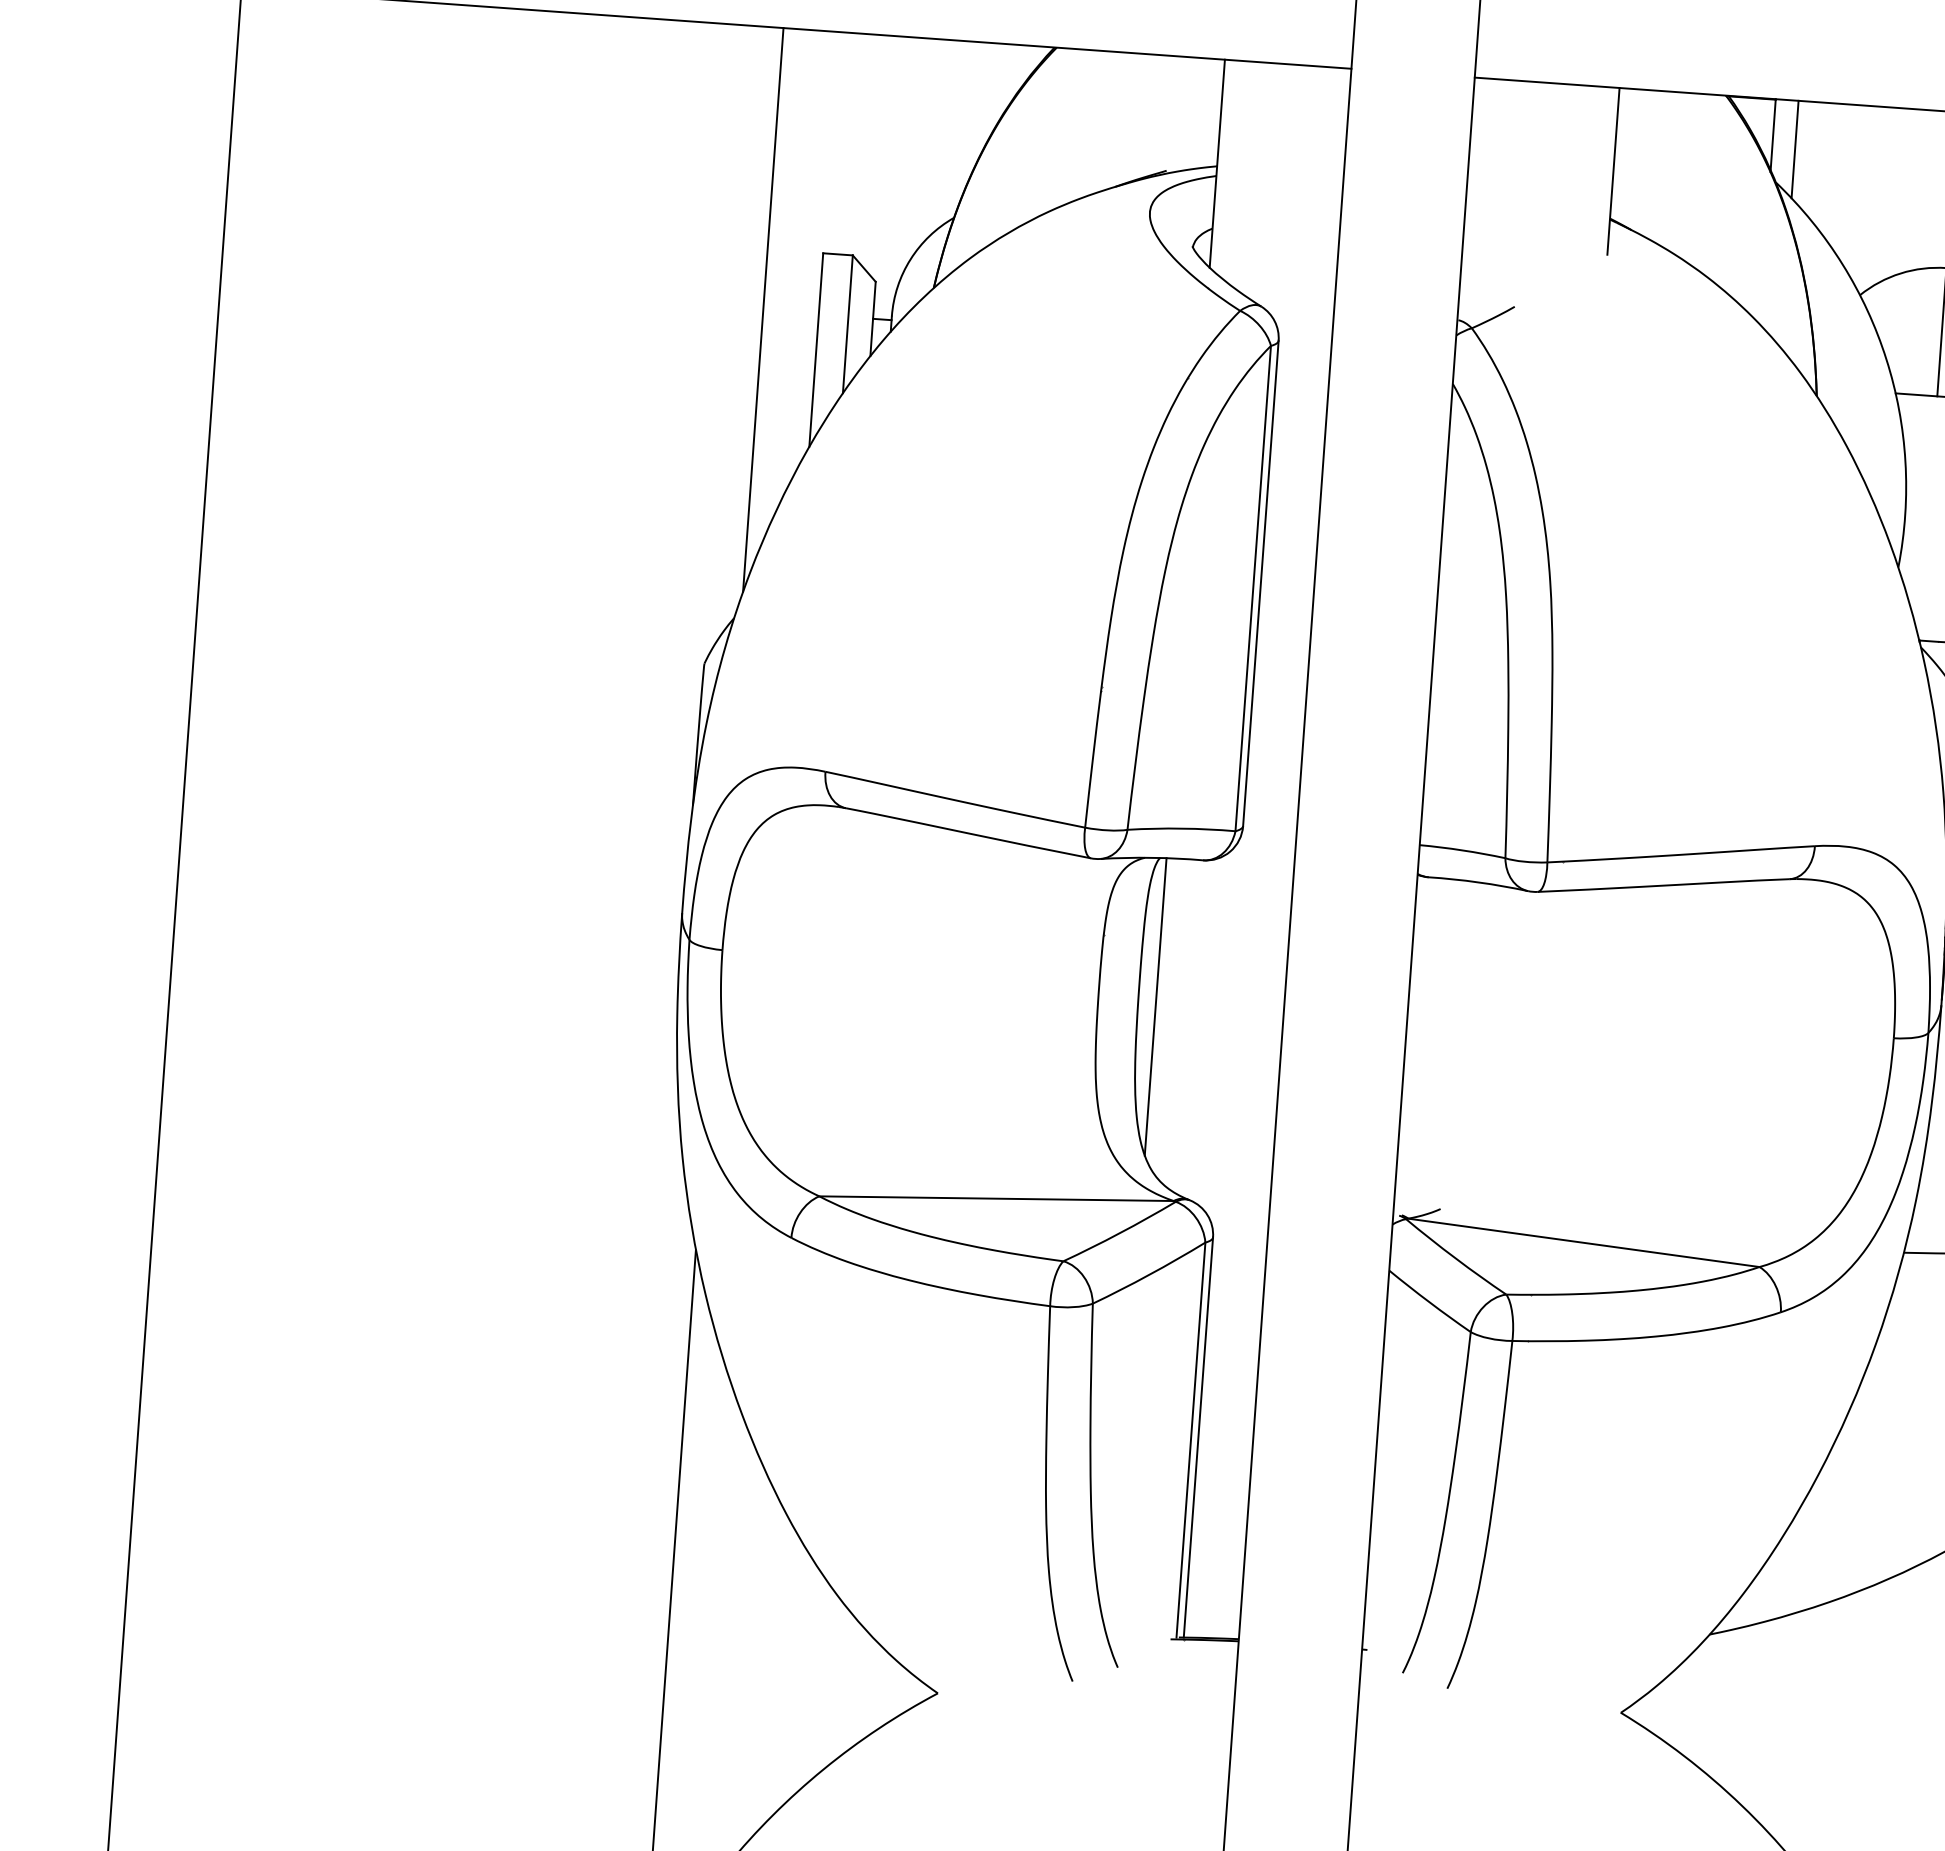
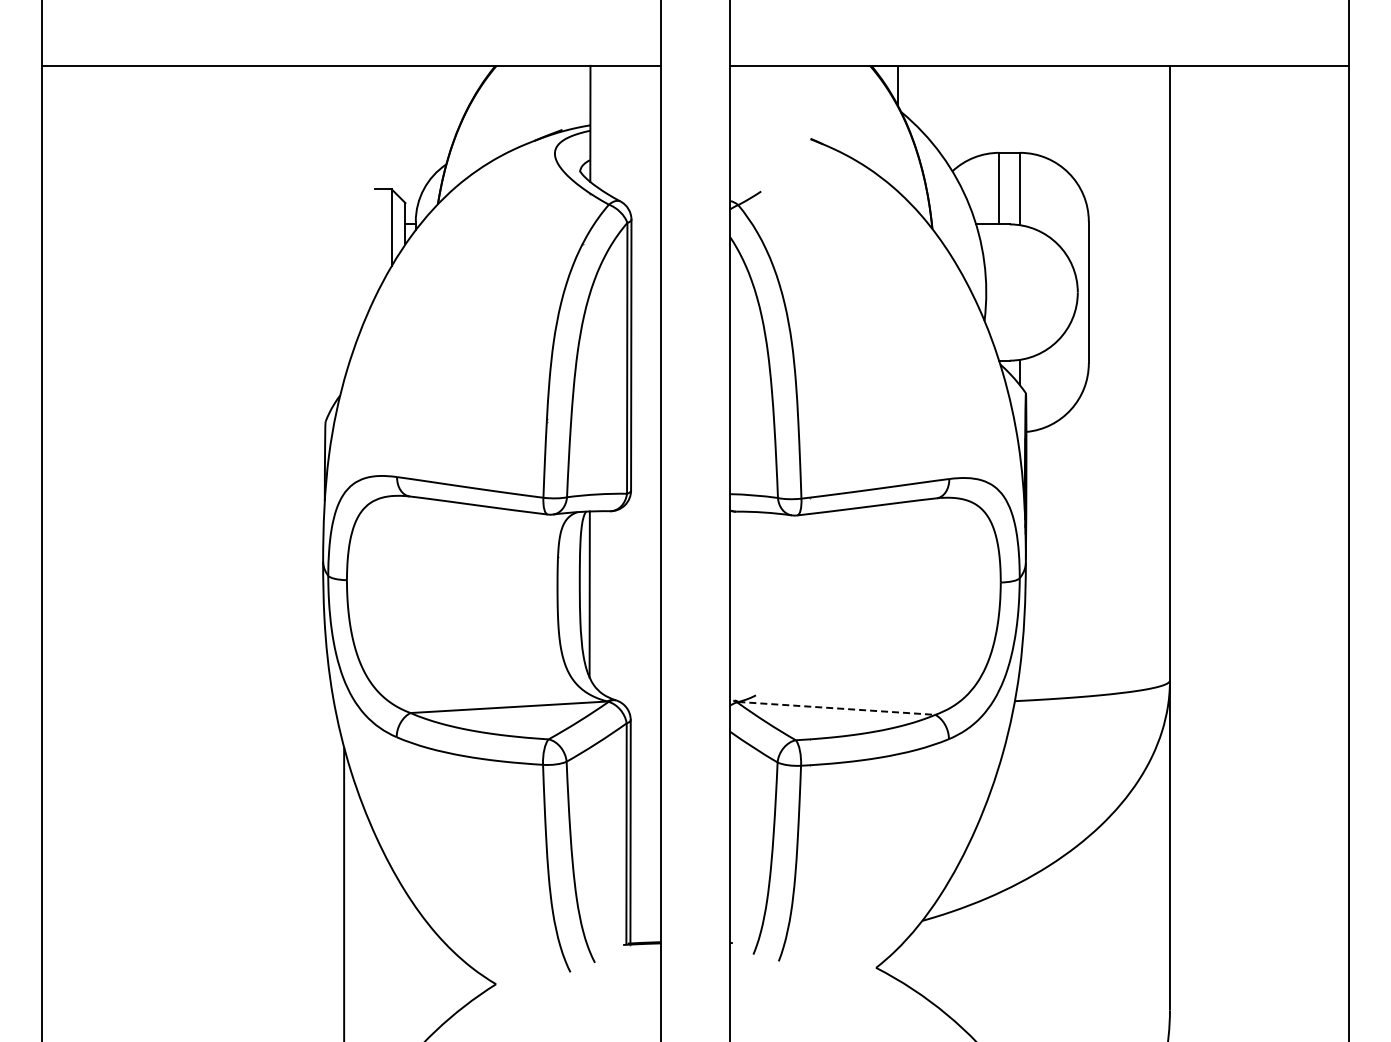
line: (1794, 148) -> (910, 92), removed
line: (1613, 169) -> (810, 111), removed
line: (764, 308) -> (344, 222), removed
line: (816, 350) -> (375, 243), removed
line: (1583, 1242) -> (836, 708), solid -> dashed

